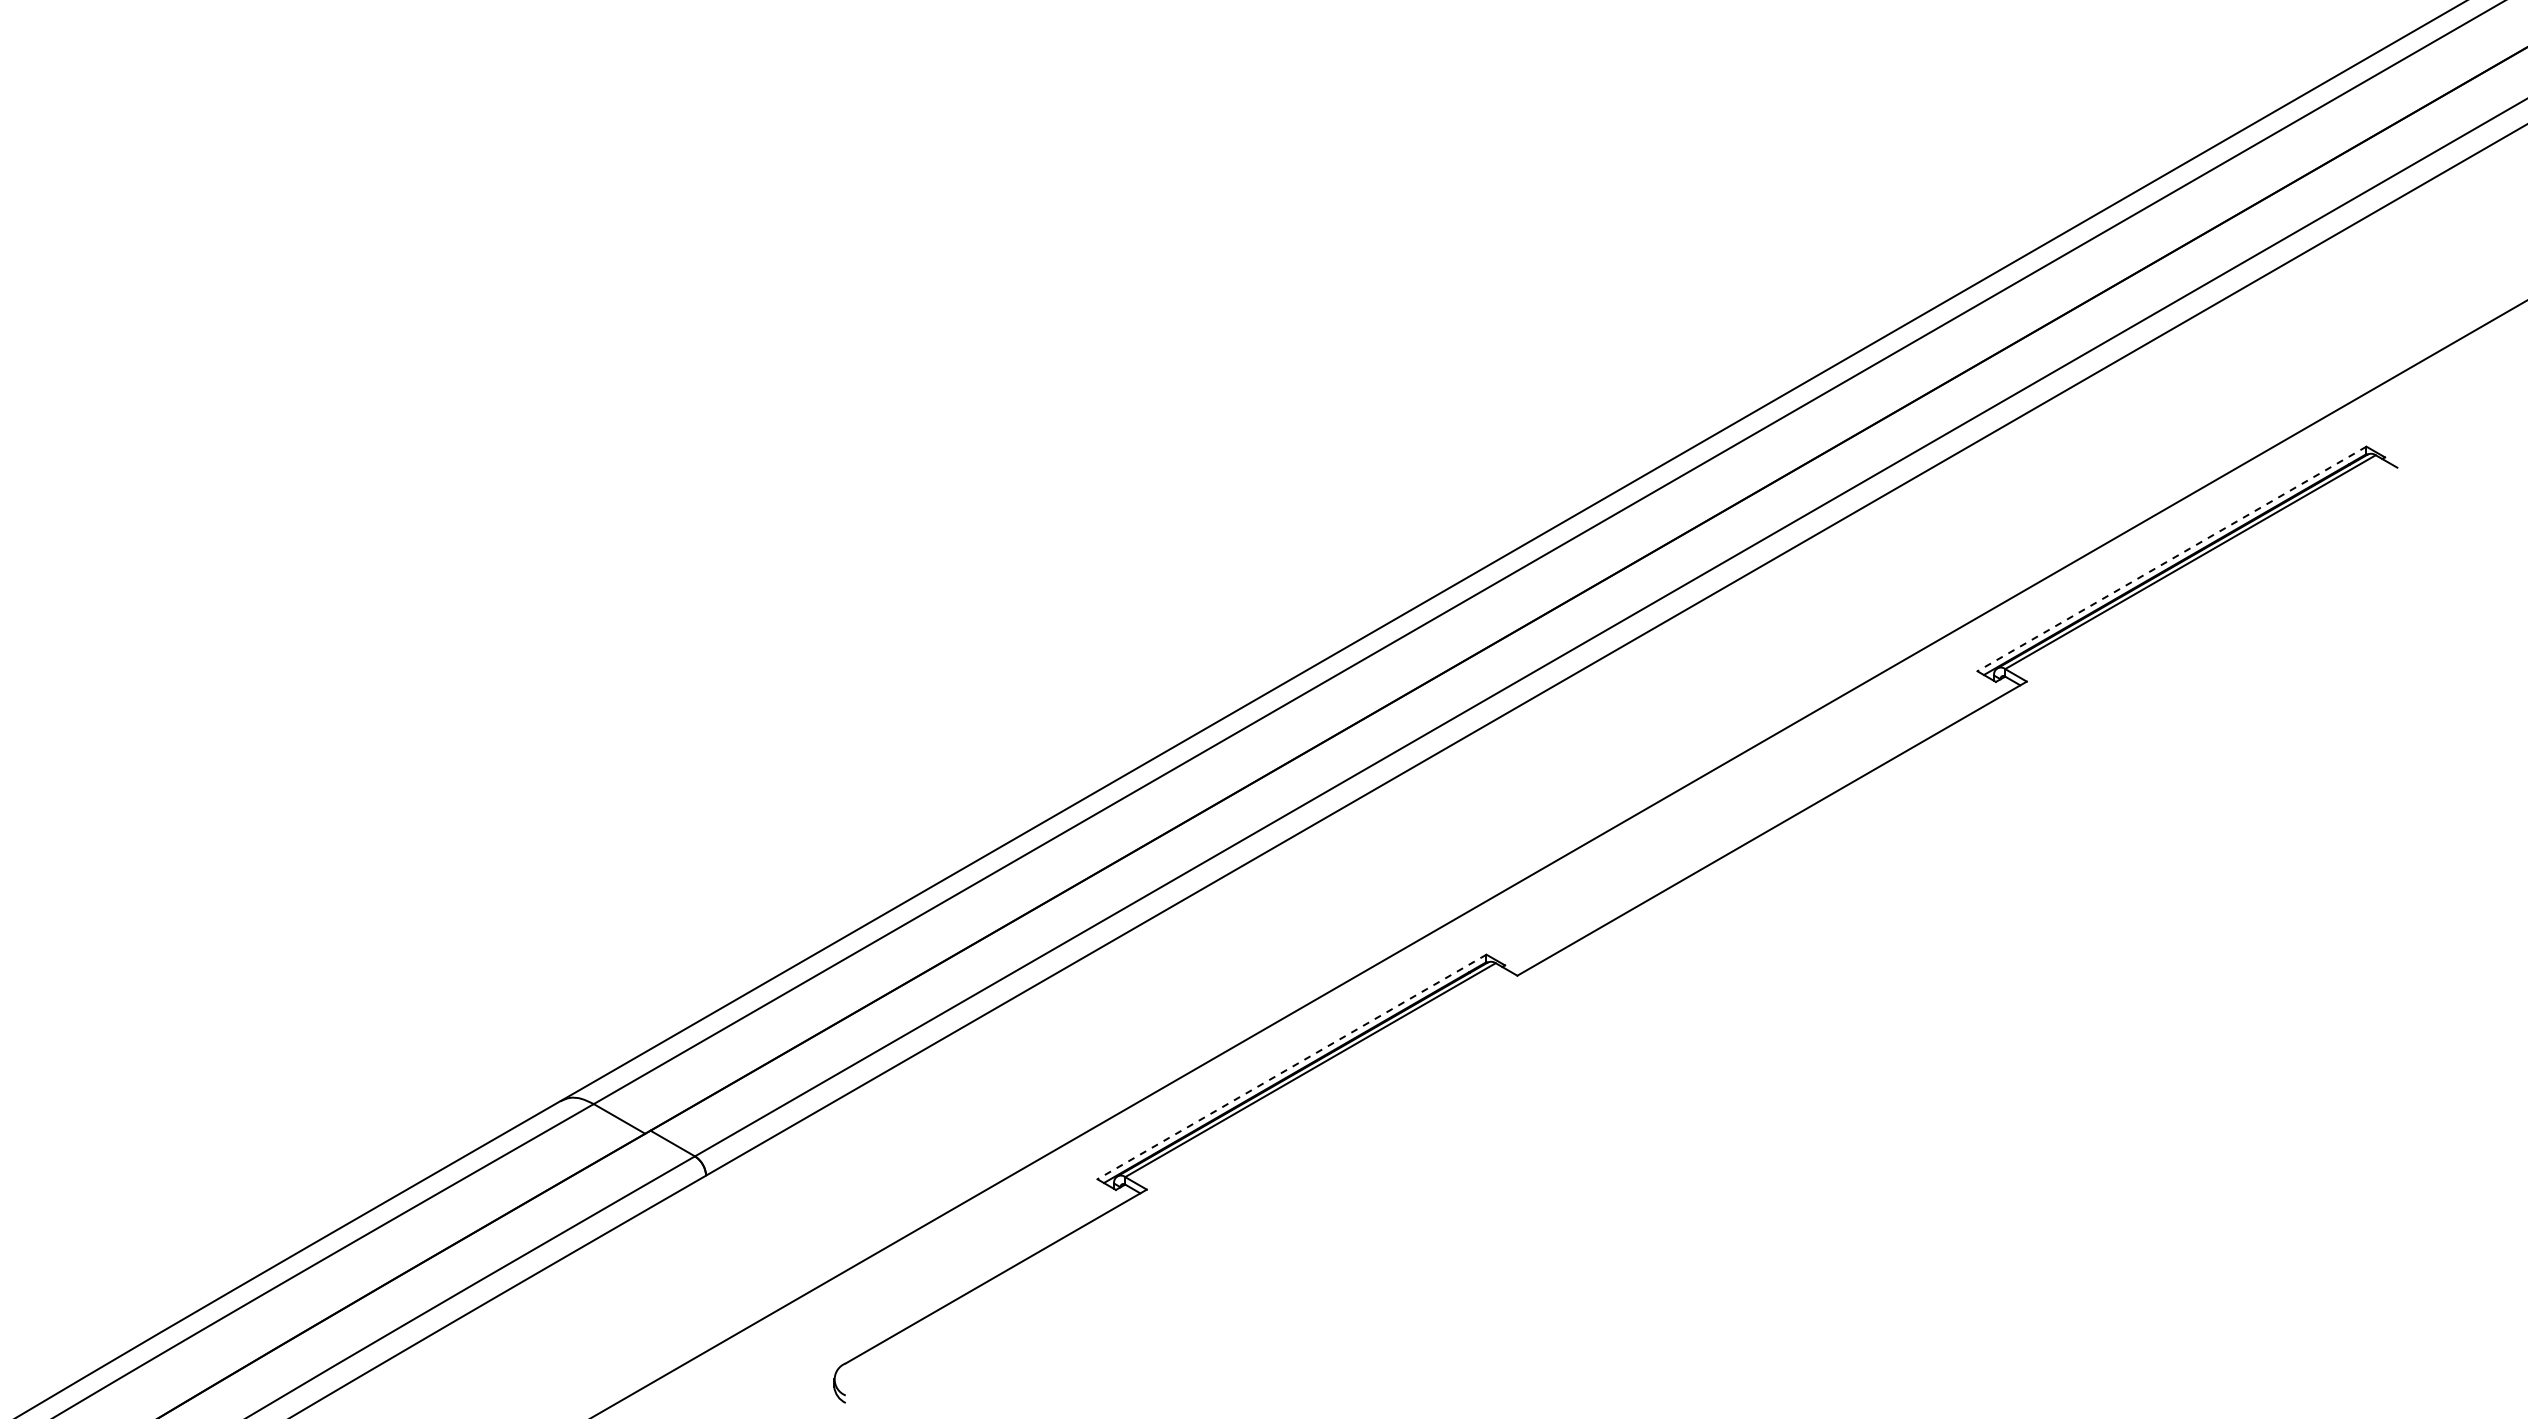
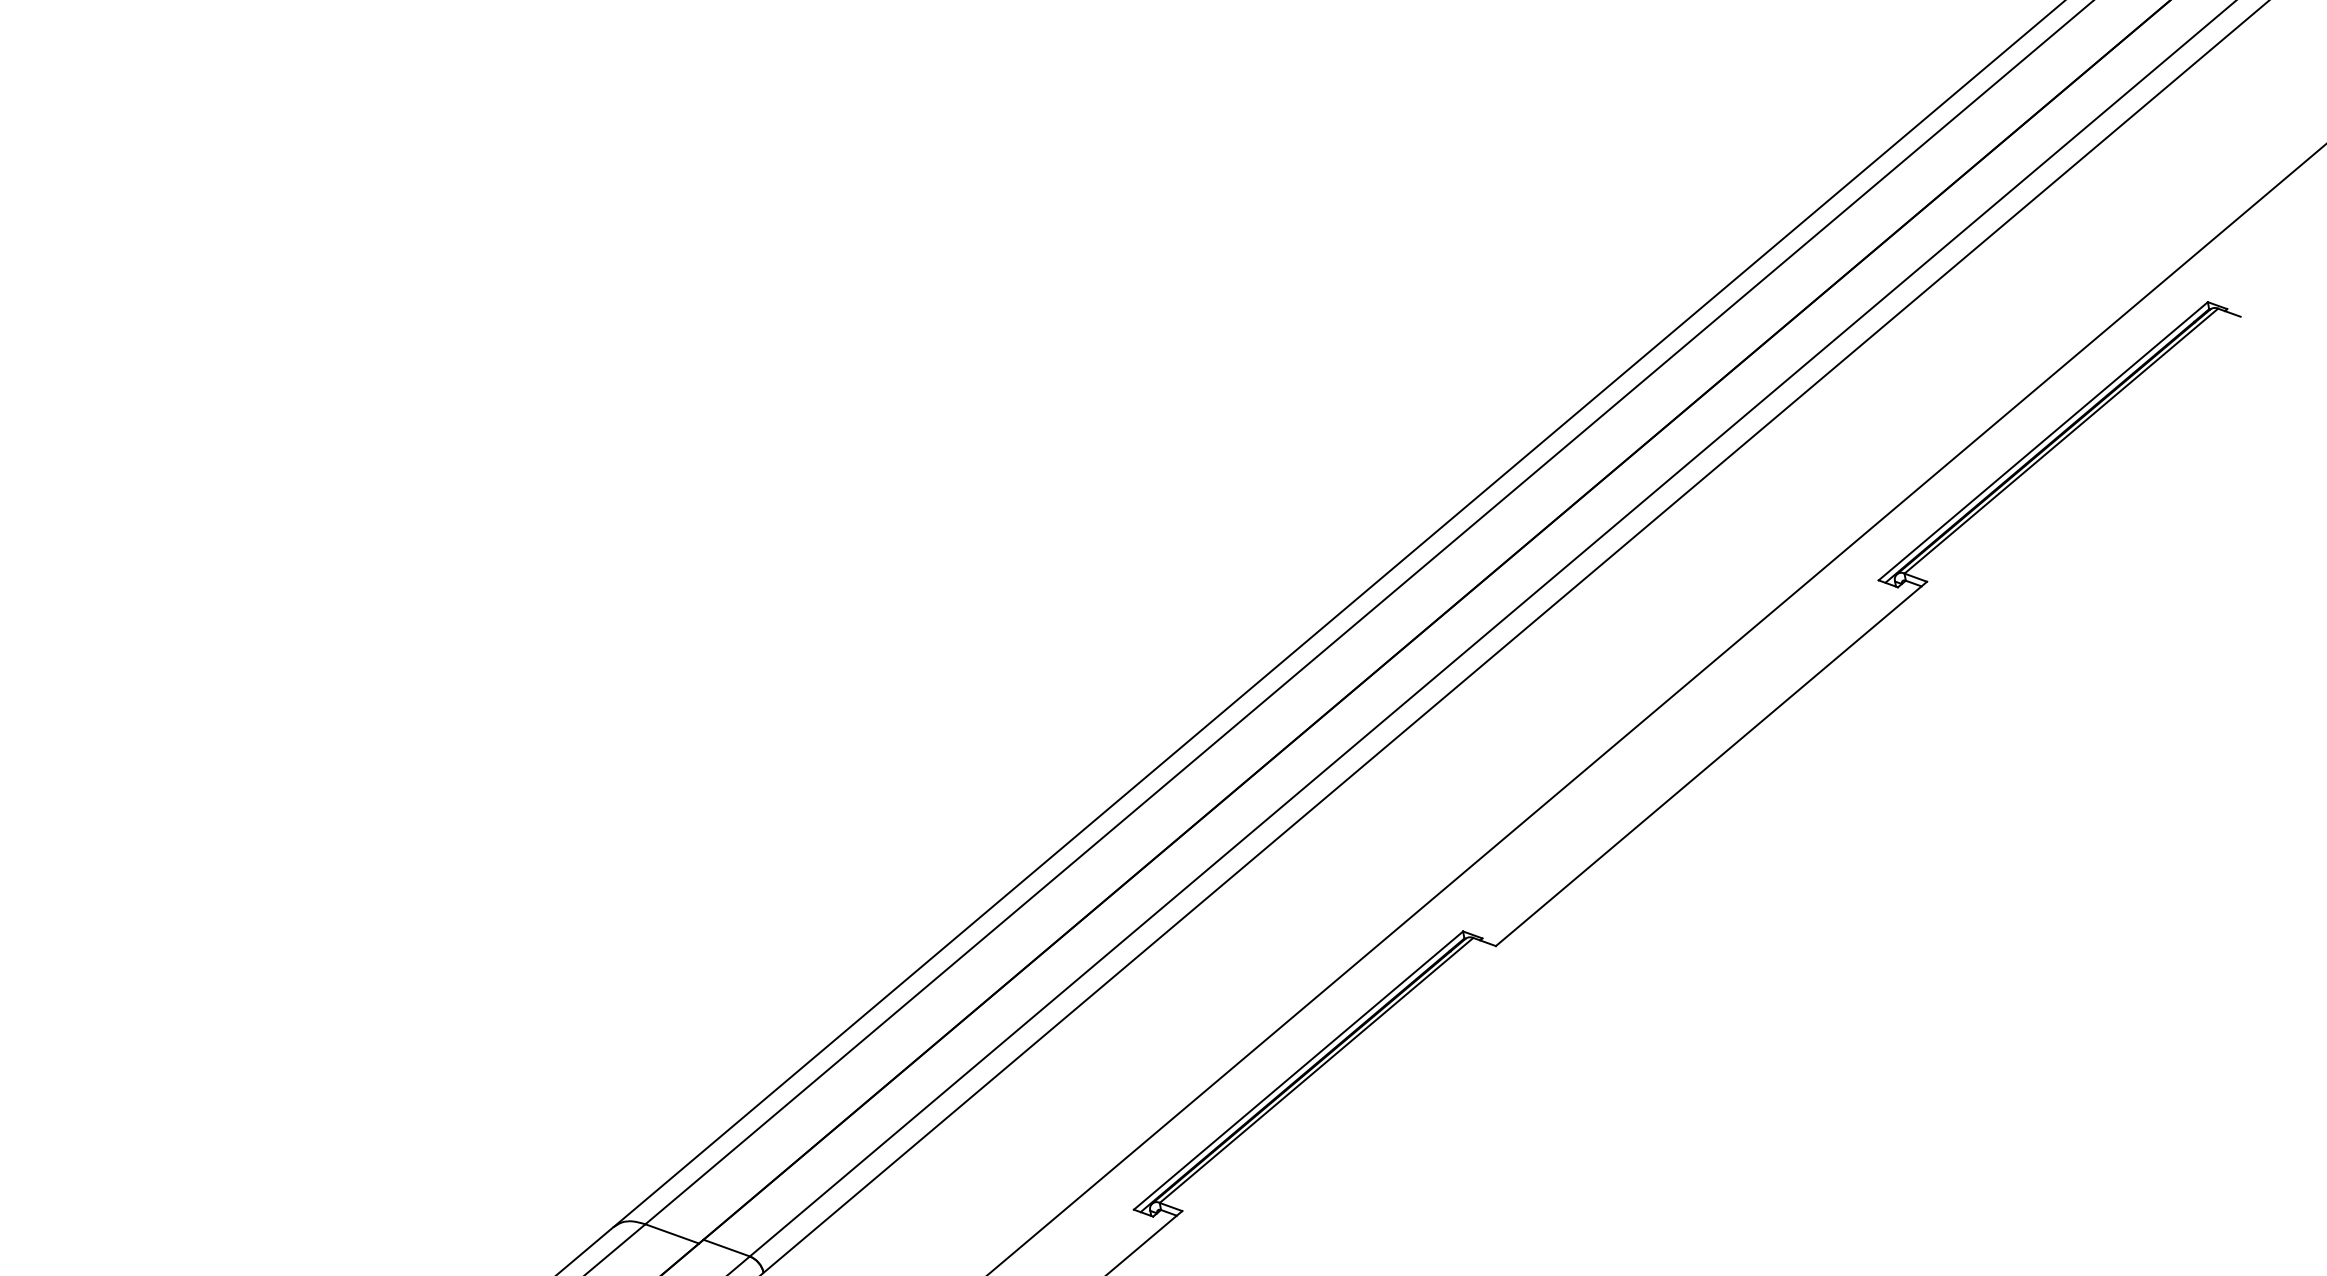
line: (2171, 558) -> (2042, 440), dashed -> solid
line: (1291, 1066) -> (1297, 1070), dashed -> solid

